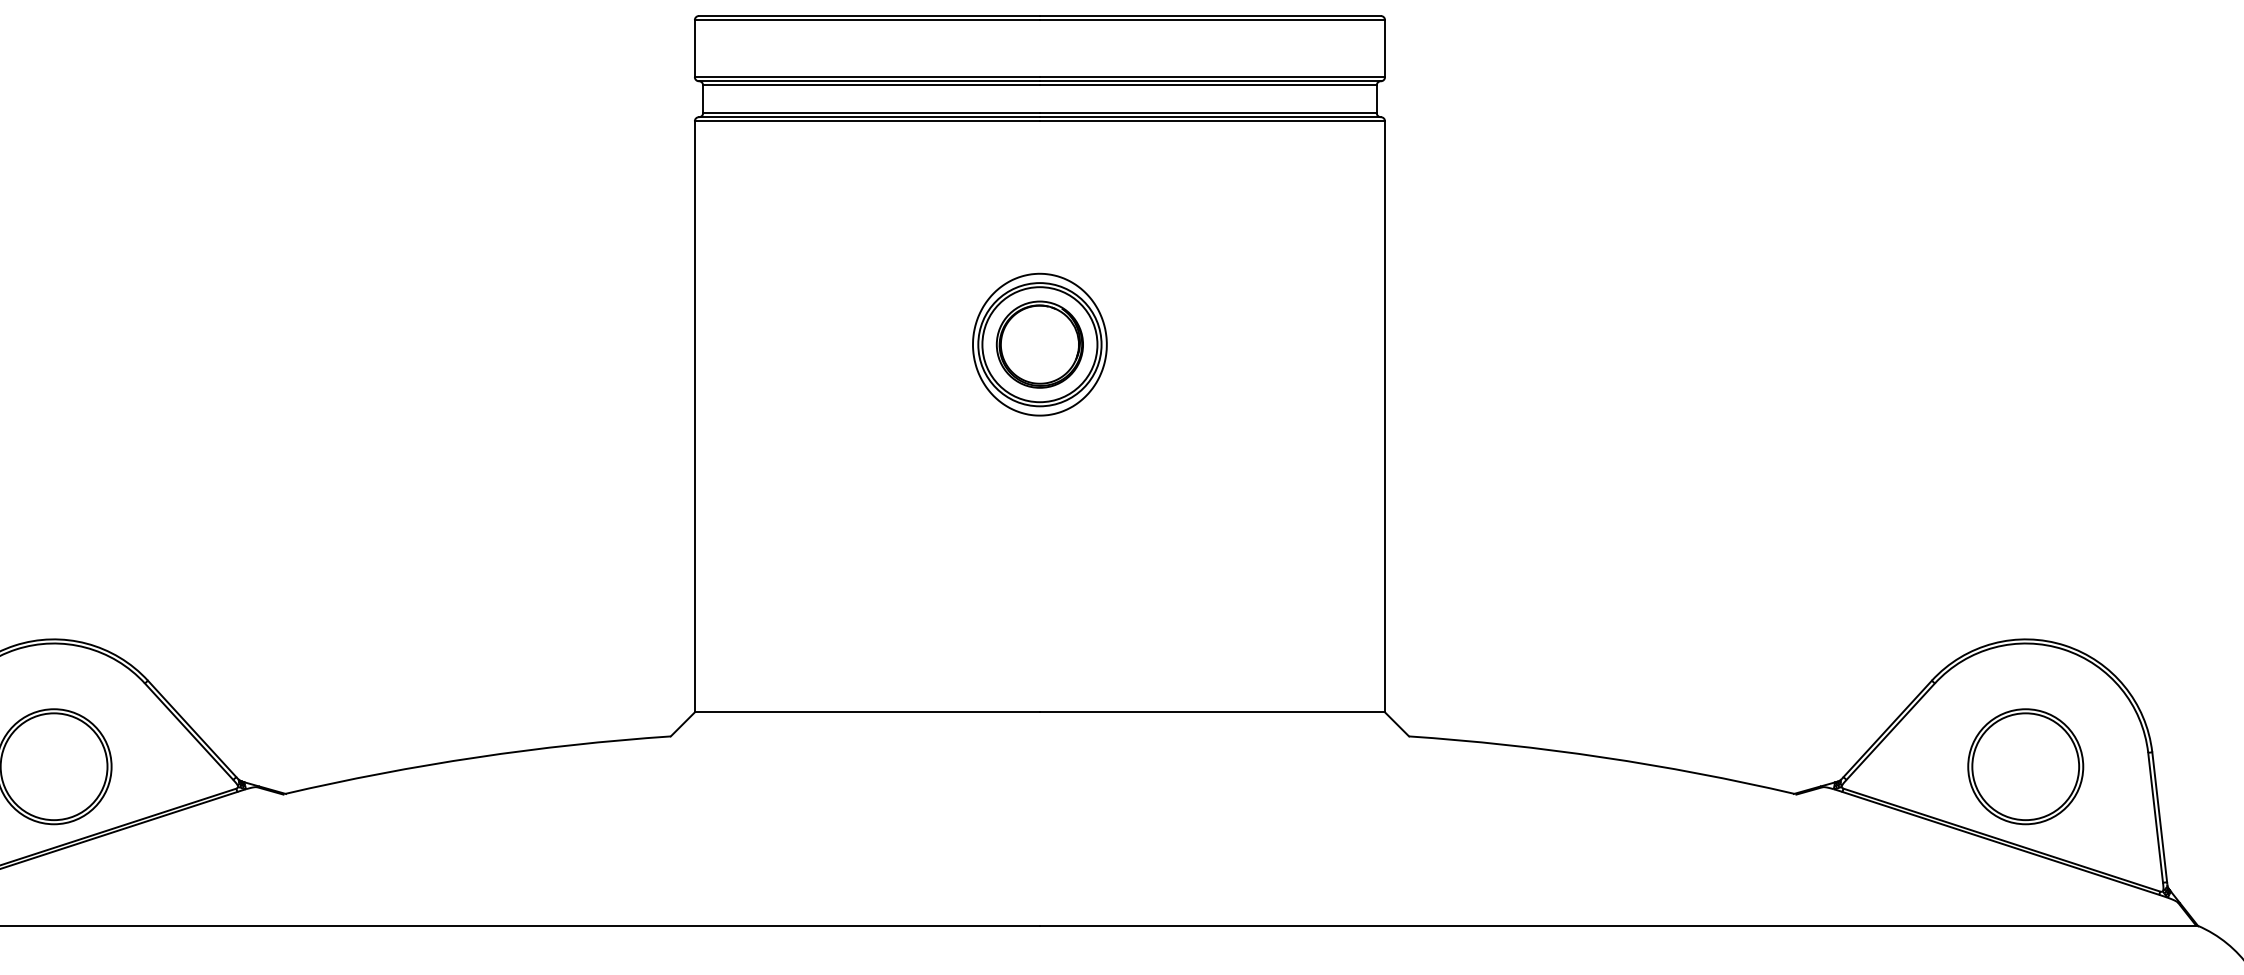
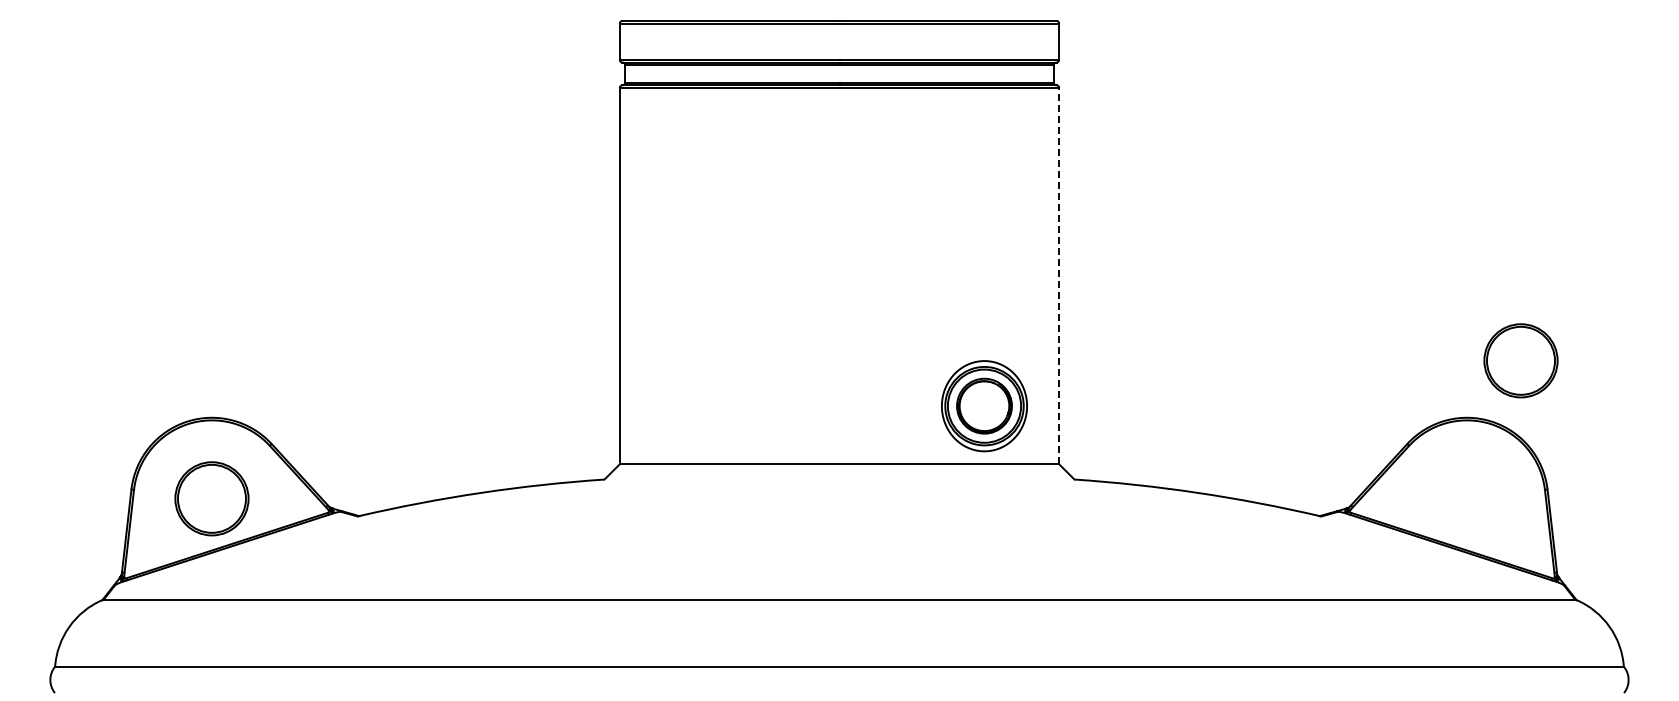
part: (1039, 345) -> (984, 406), moved
line: (1385, 415) -> (1059, 275), solid -> dashed
part: (2024, 766) -> (1520, 360), moved

